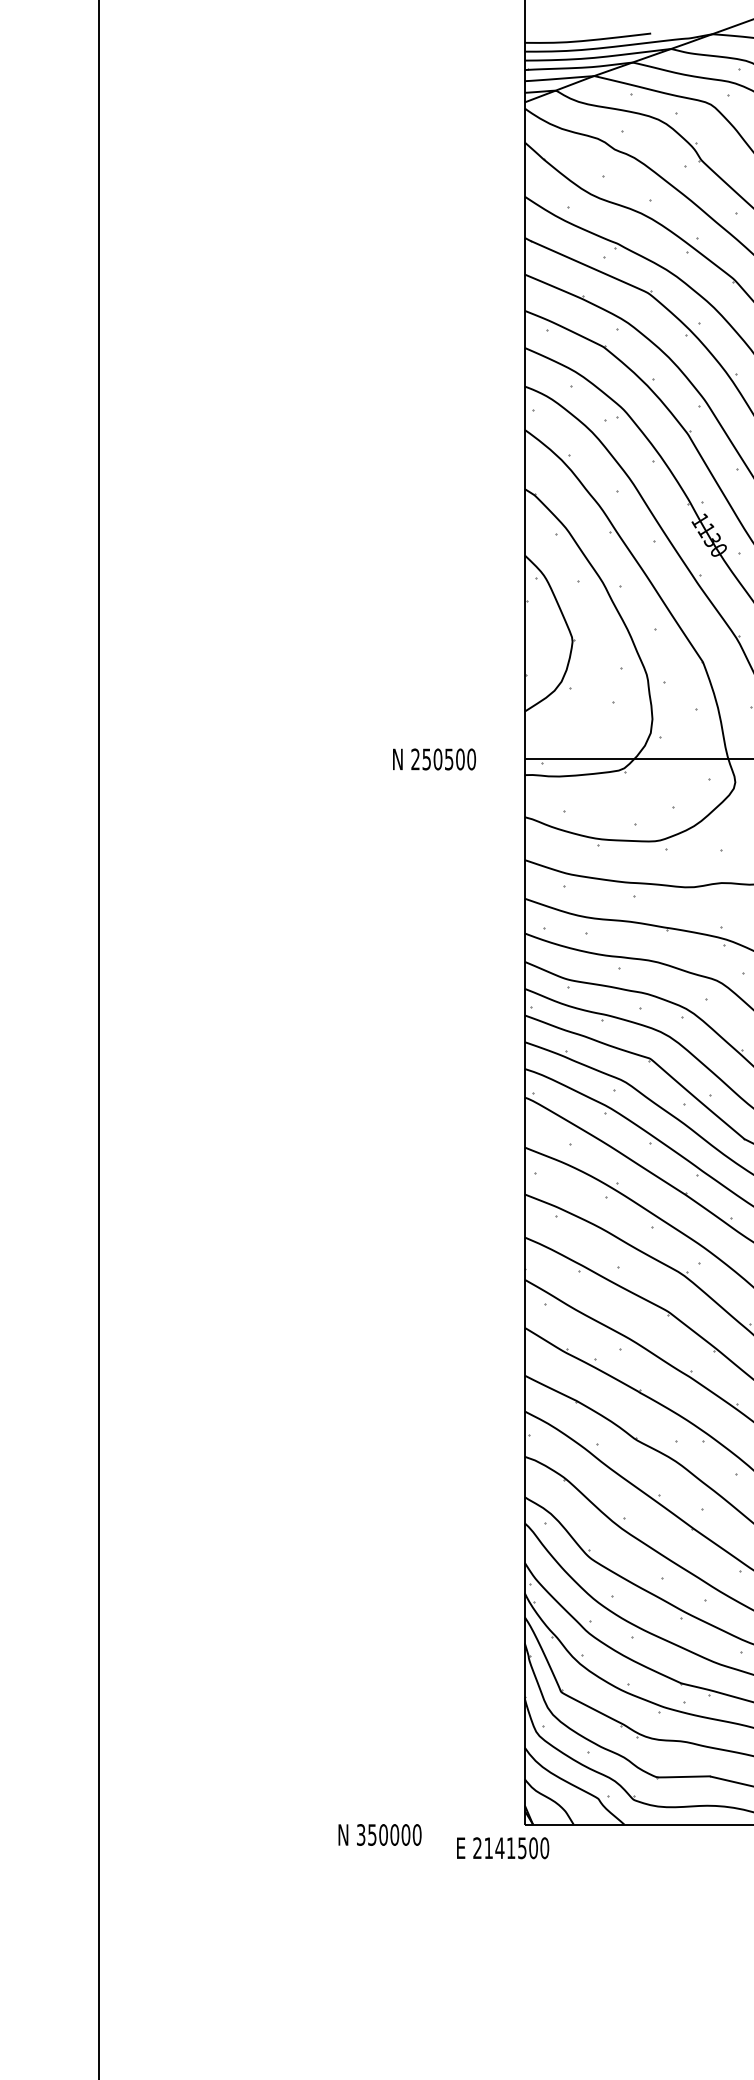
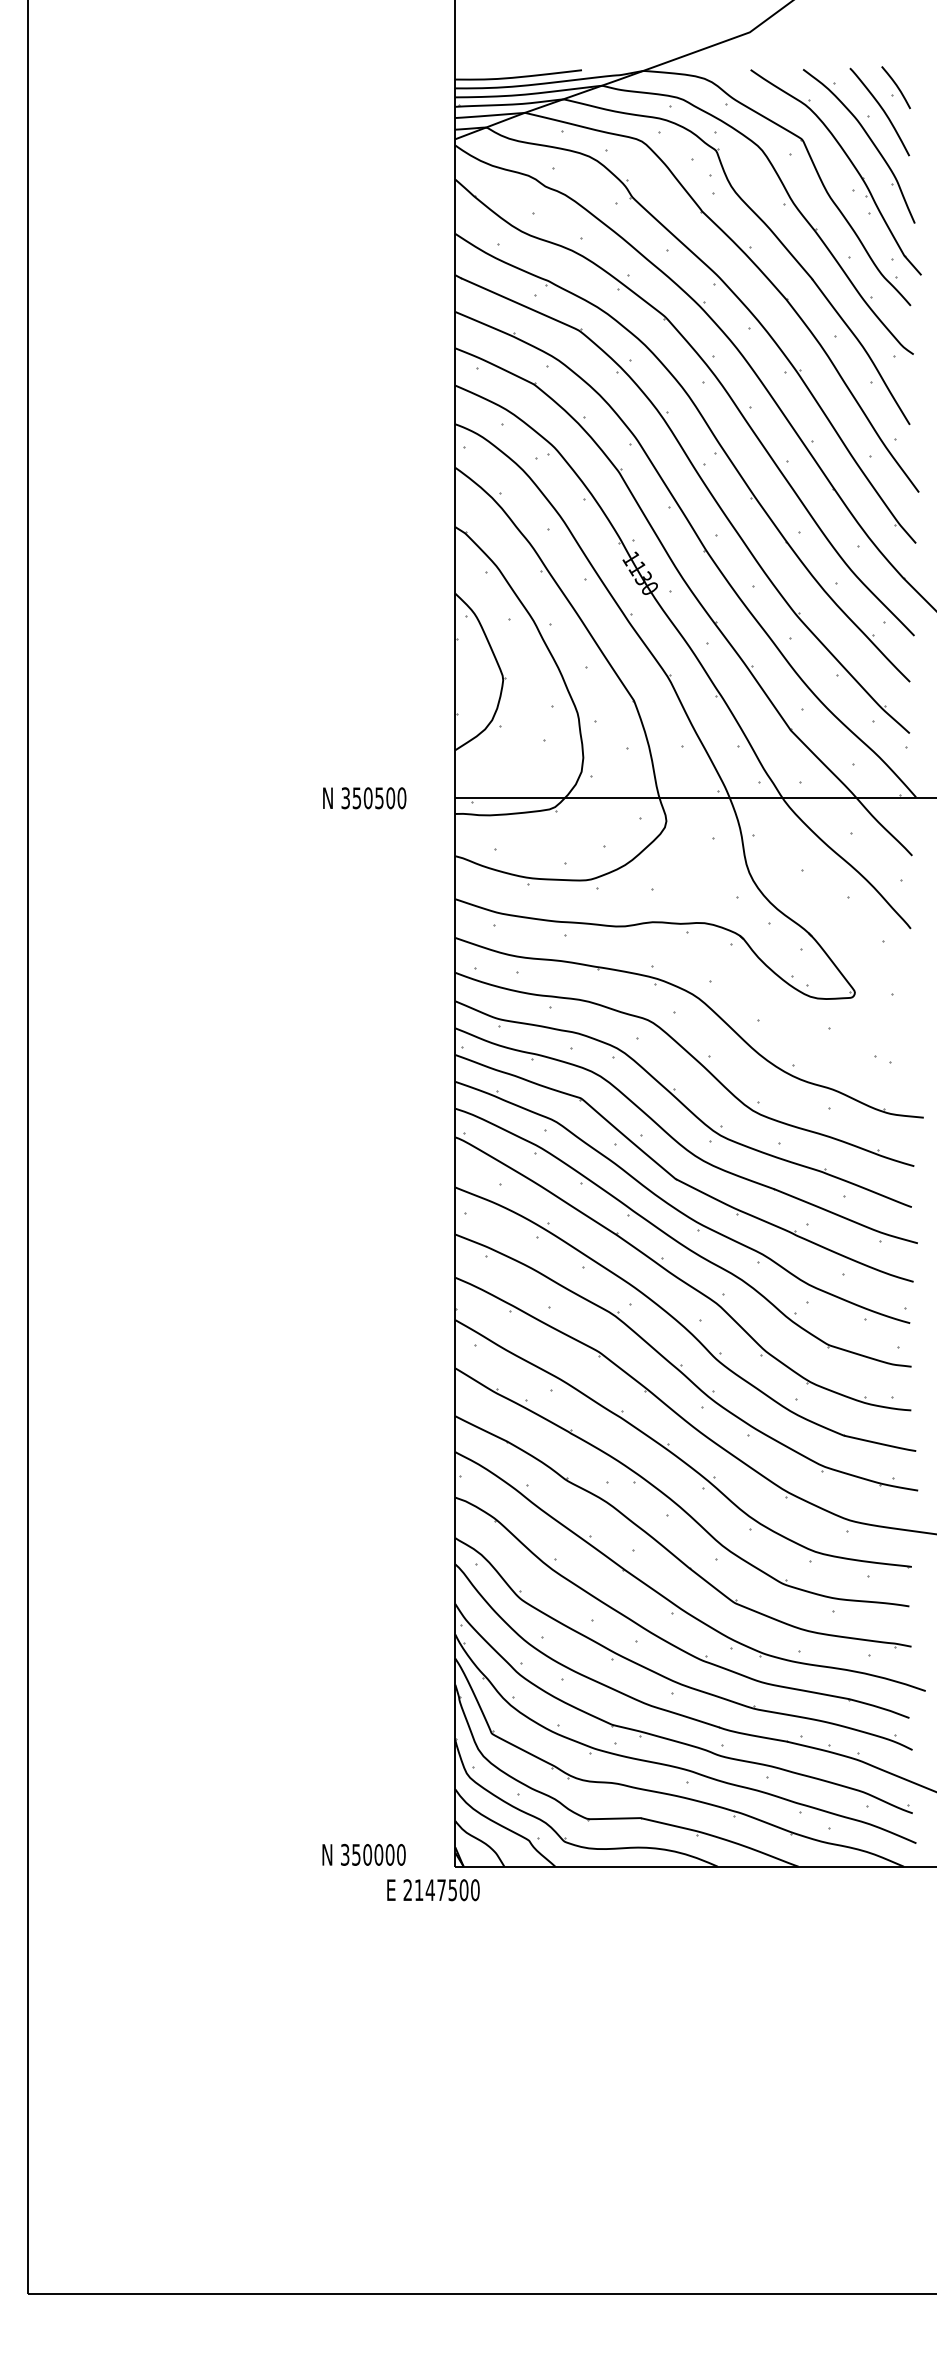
text: (415, 759) -> (345, 798), 250500 -> 350500
text: (379, 1834) -> (363, 1854), moved
text: (511, 1847) -> (441, 1889), 2141500 -> 2147500

